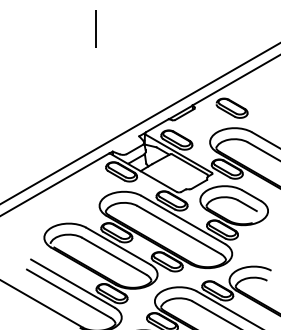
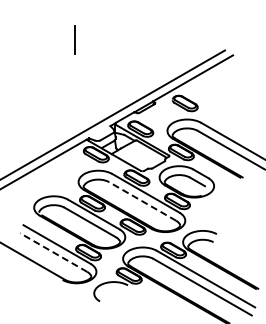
line: (179, 230) -> (142, 201), solid -> dashed
line: (68, 293) -> (53, 252), solid -> dashed

